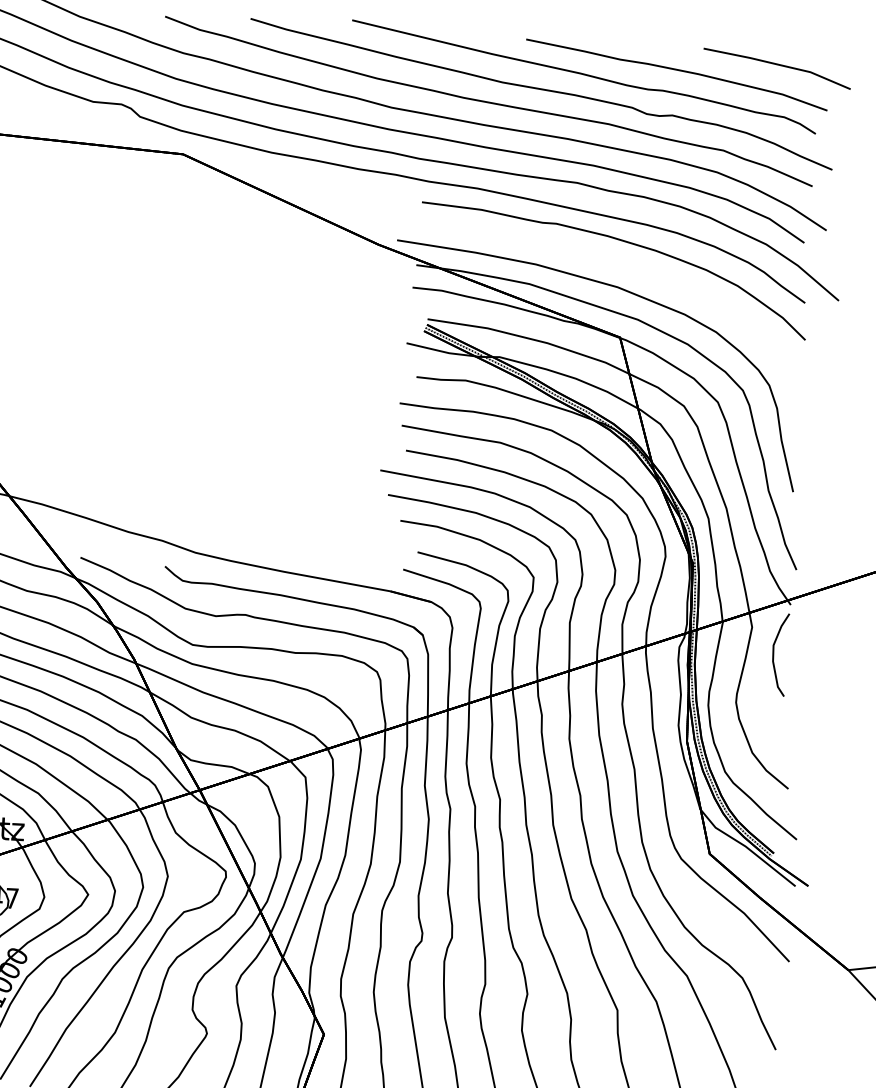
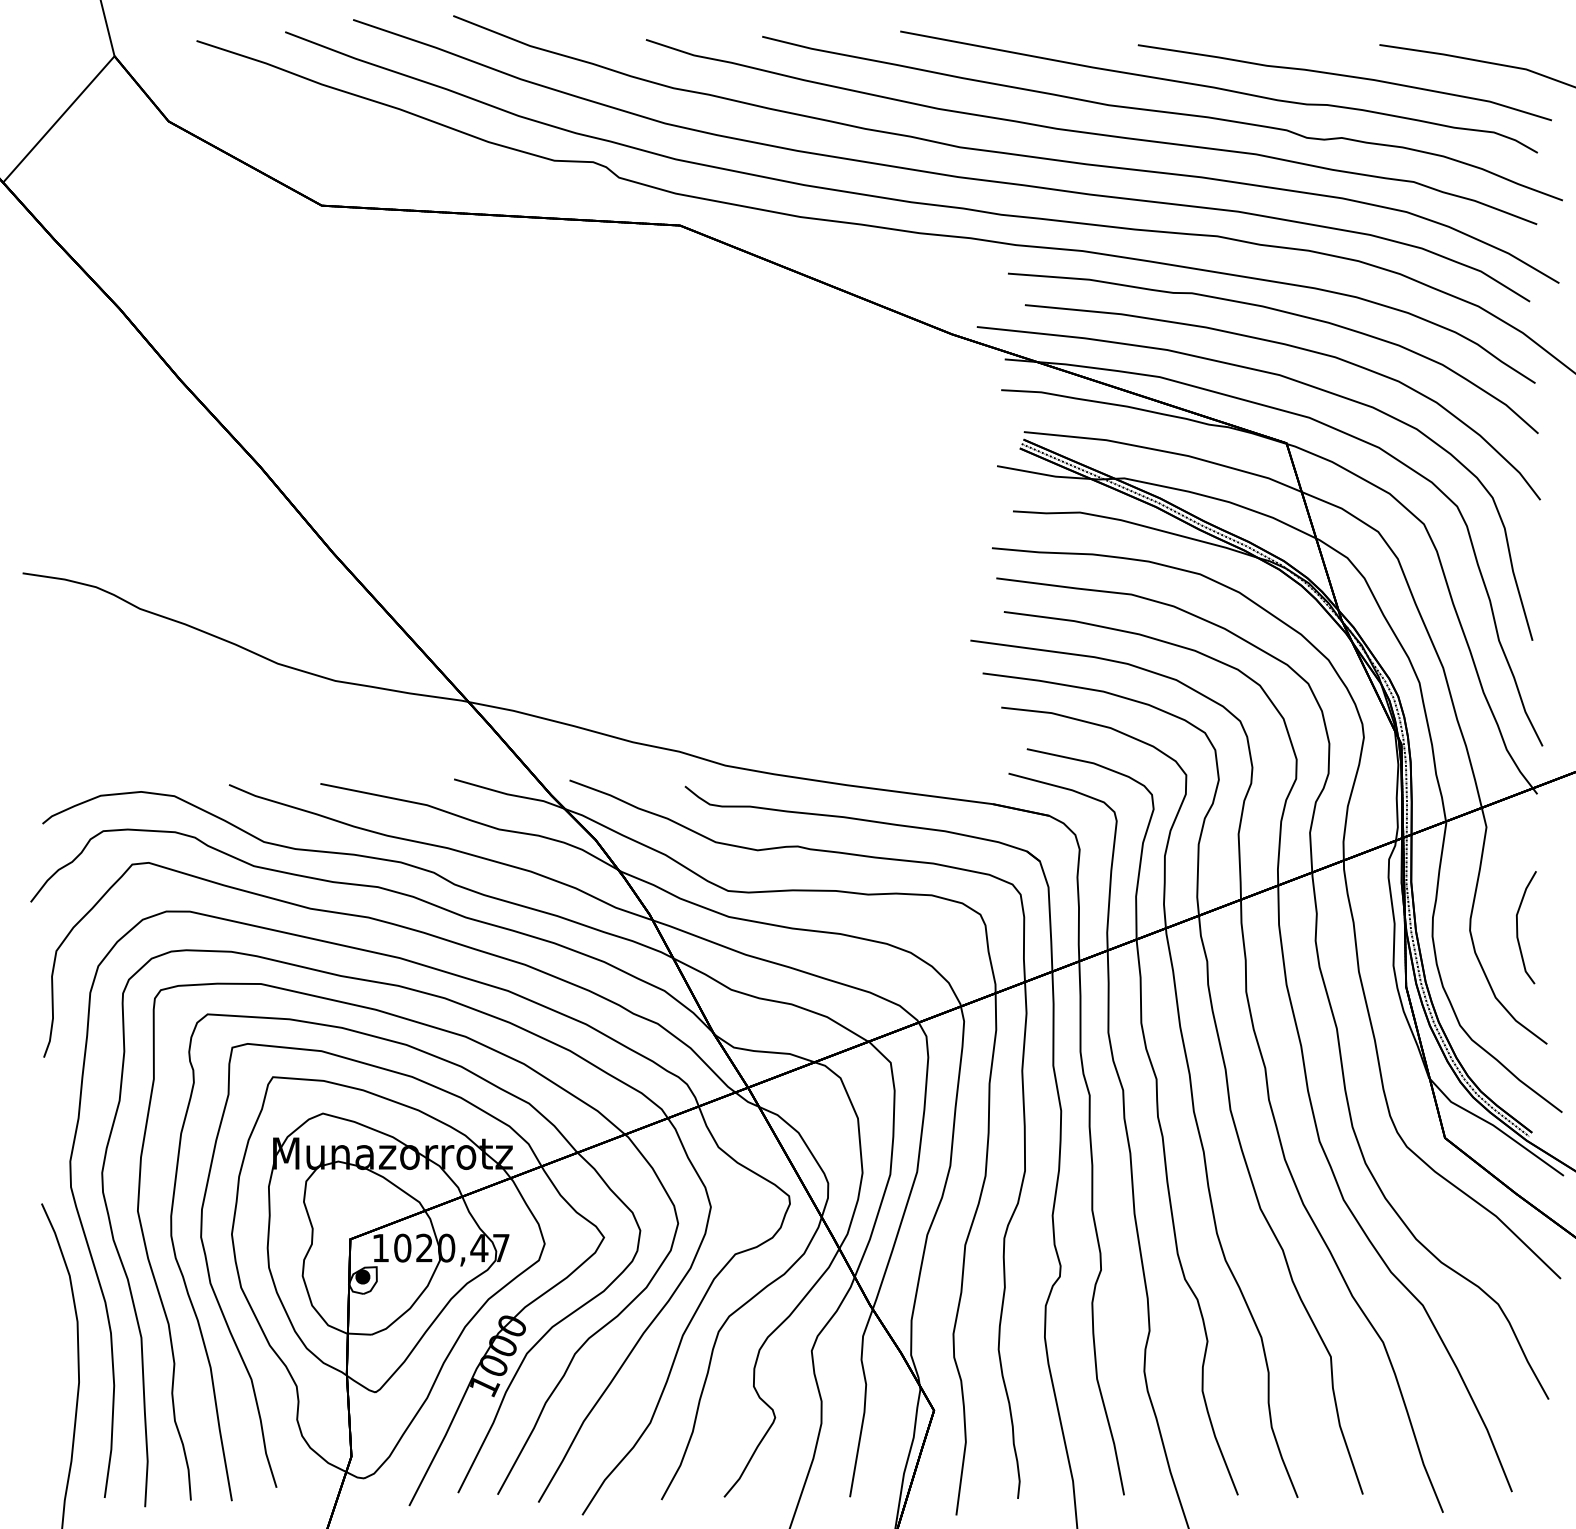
part: (631, 268) -> (1296, 348), added
curve: (774, 656) -> (1518, 930), moved

